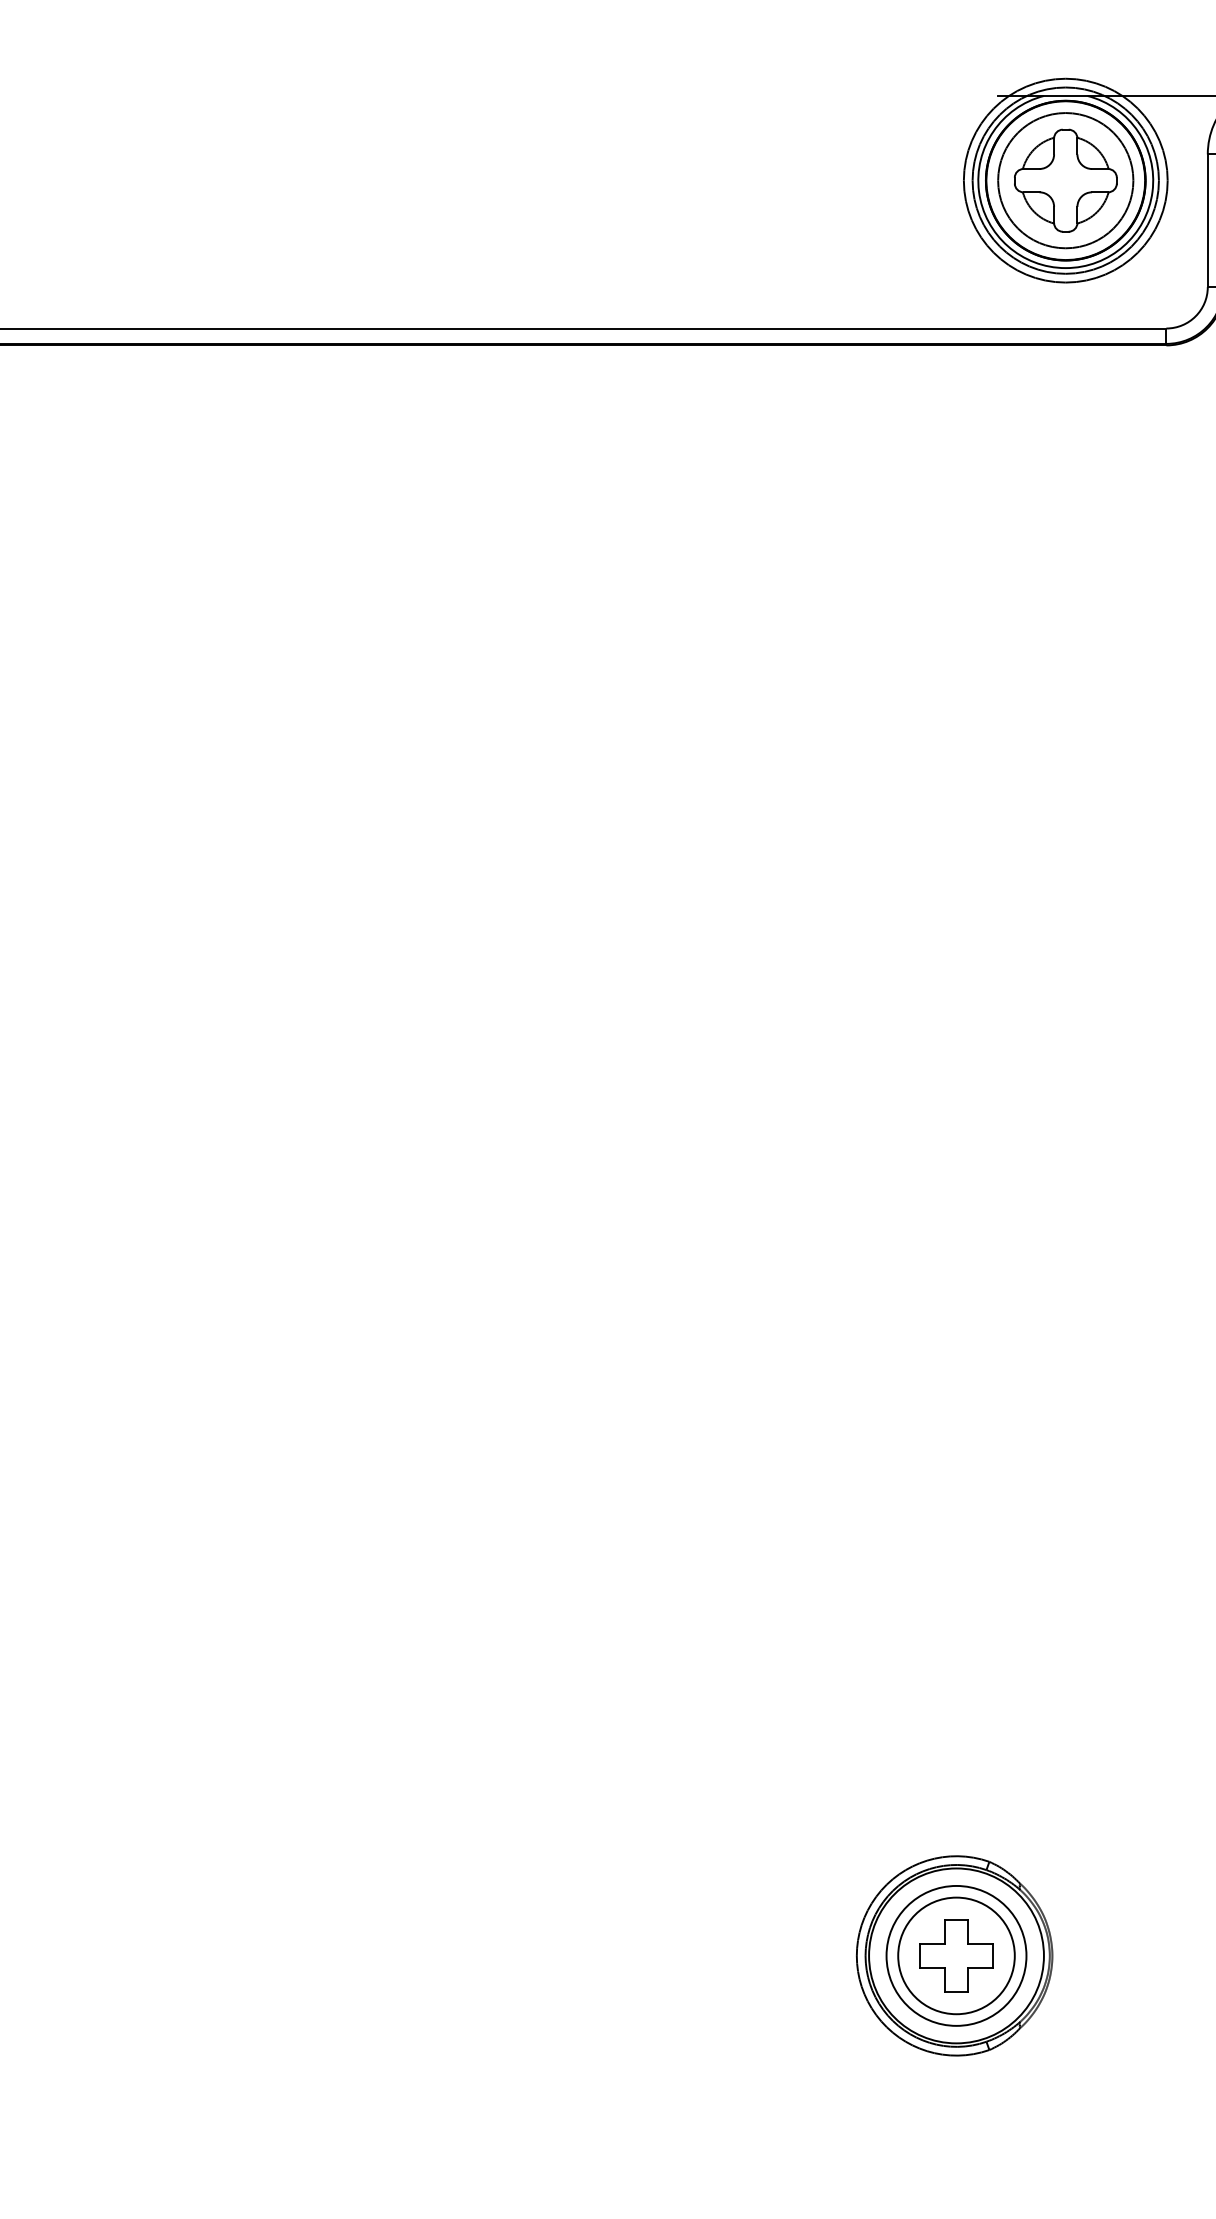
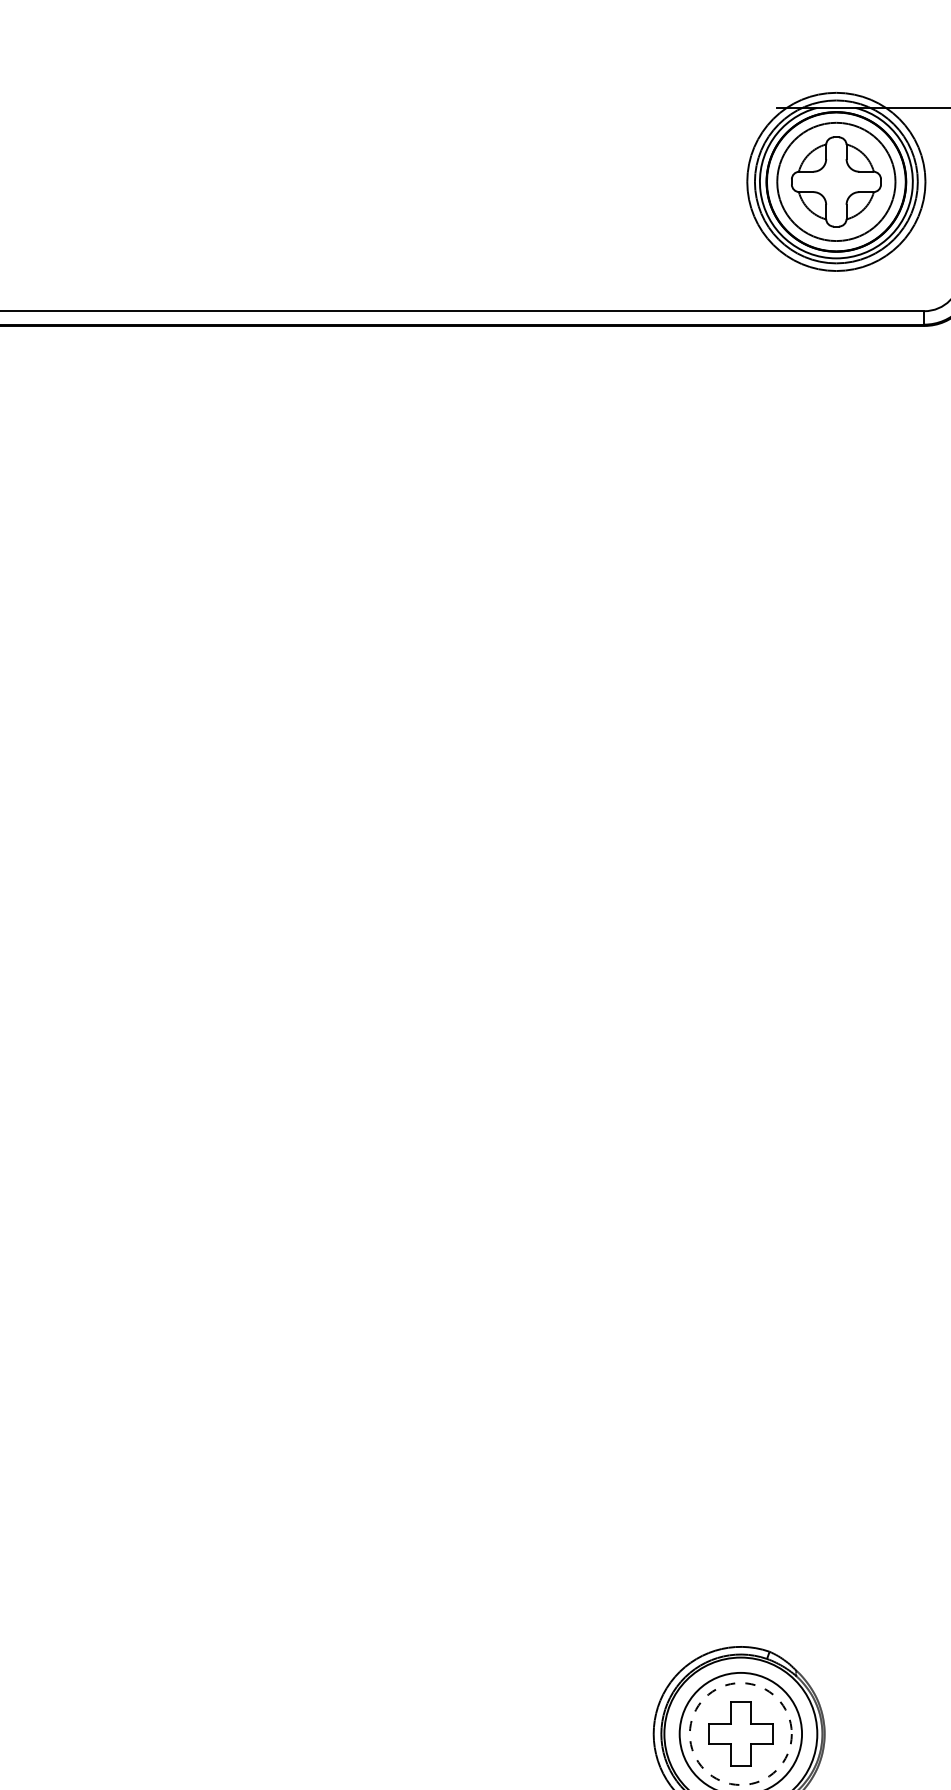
circle: (956, 1955) -> (740, 1733), solid -> dashed

